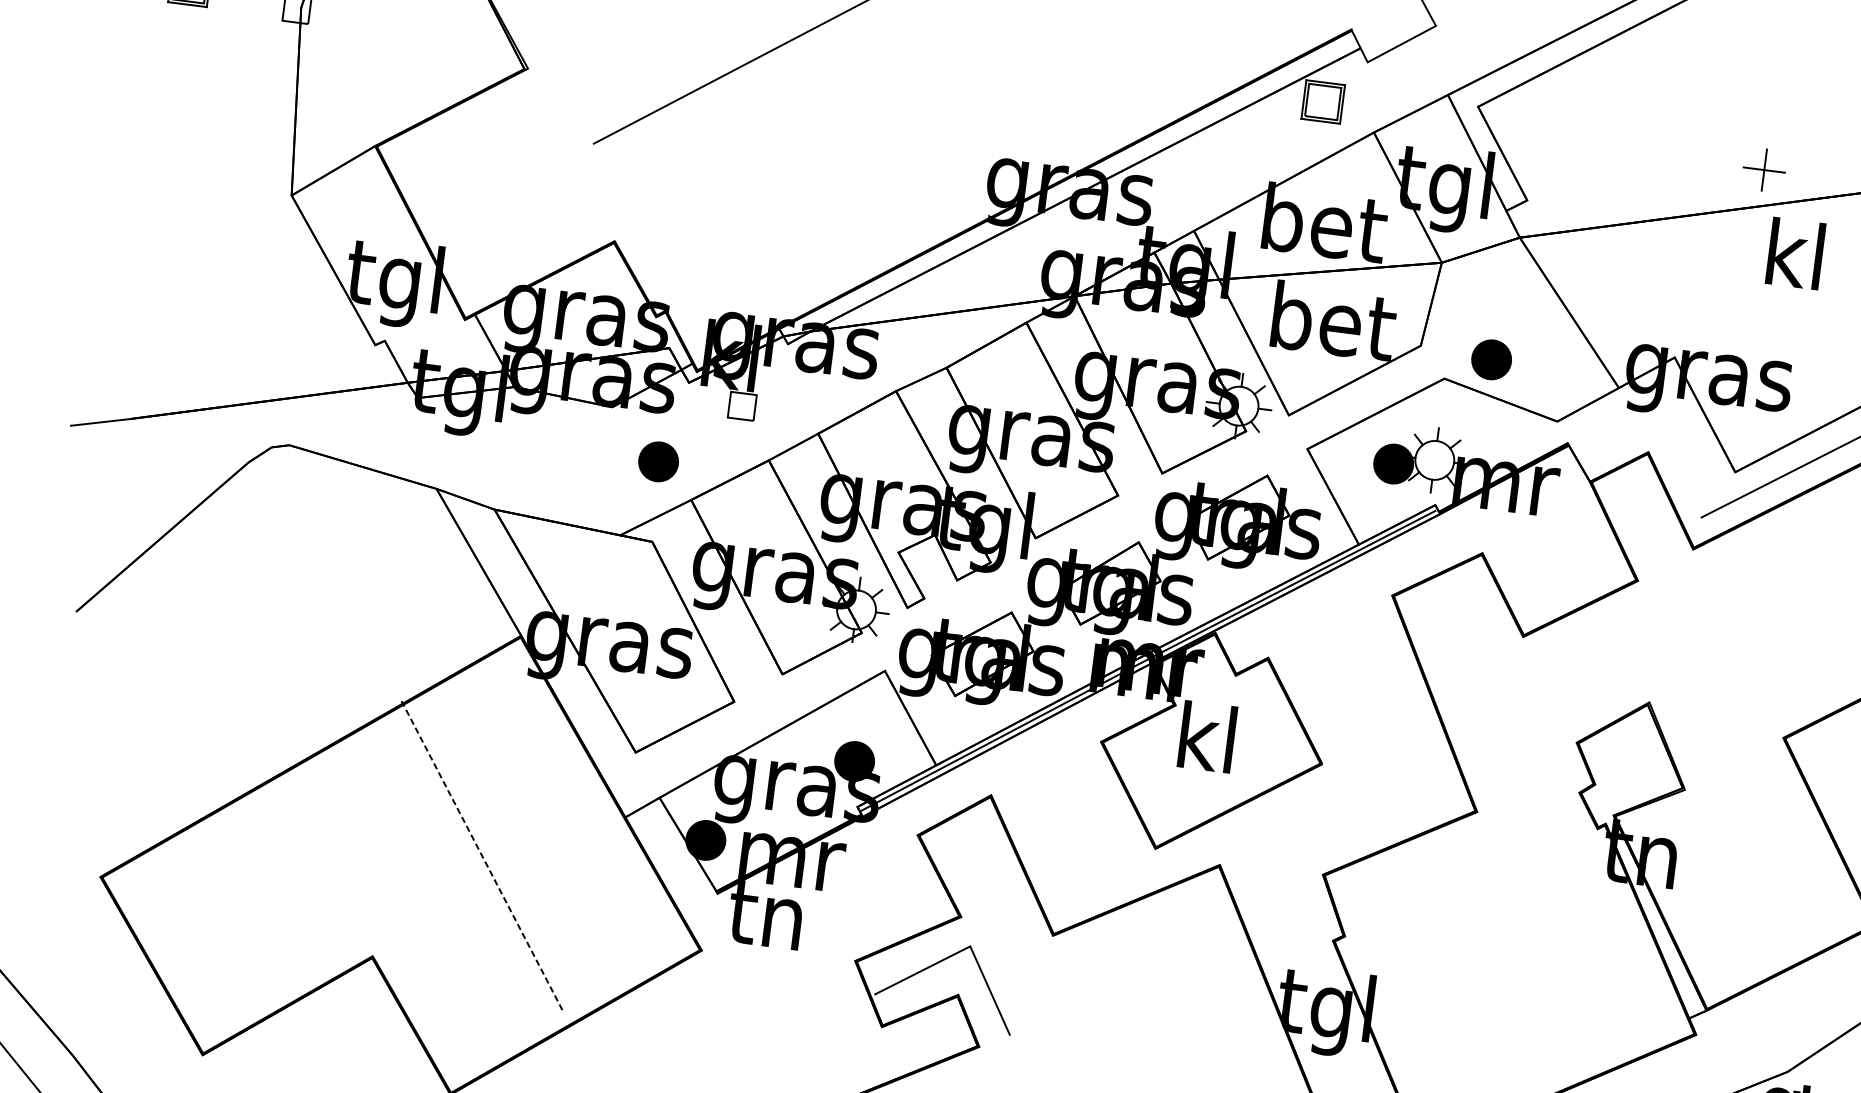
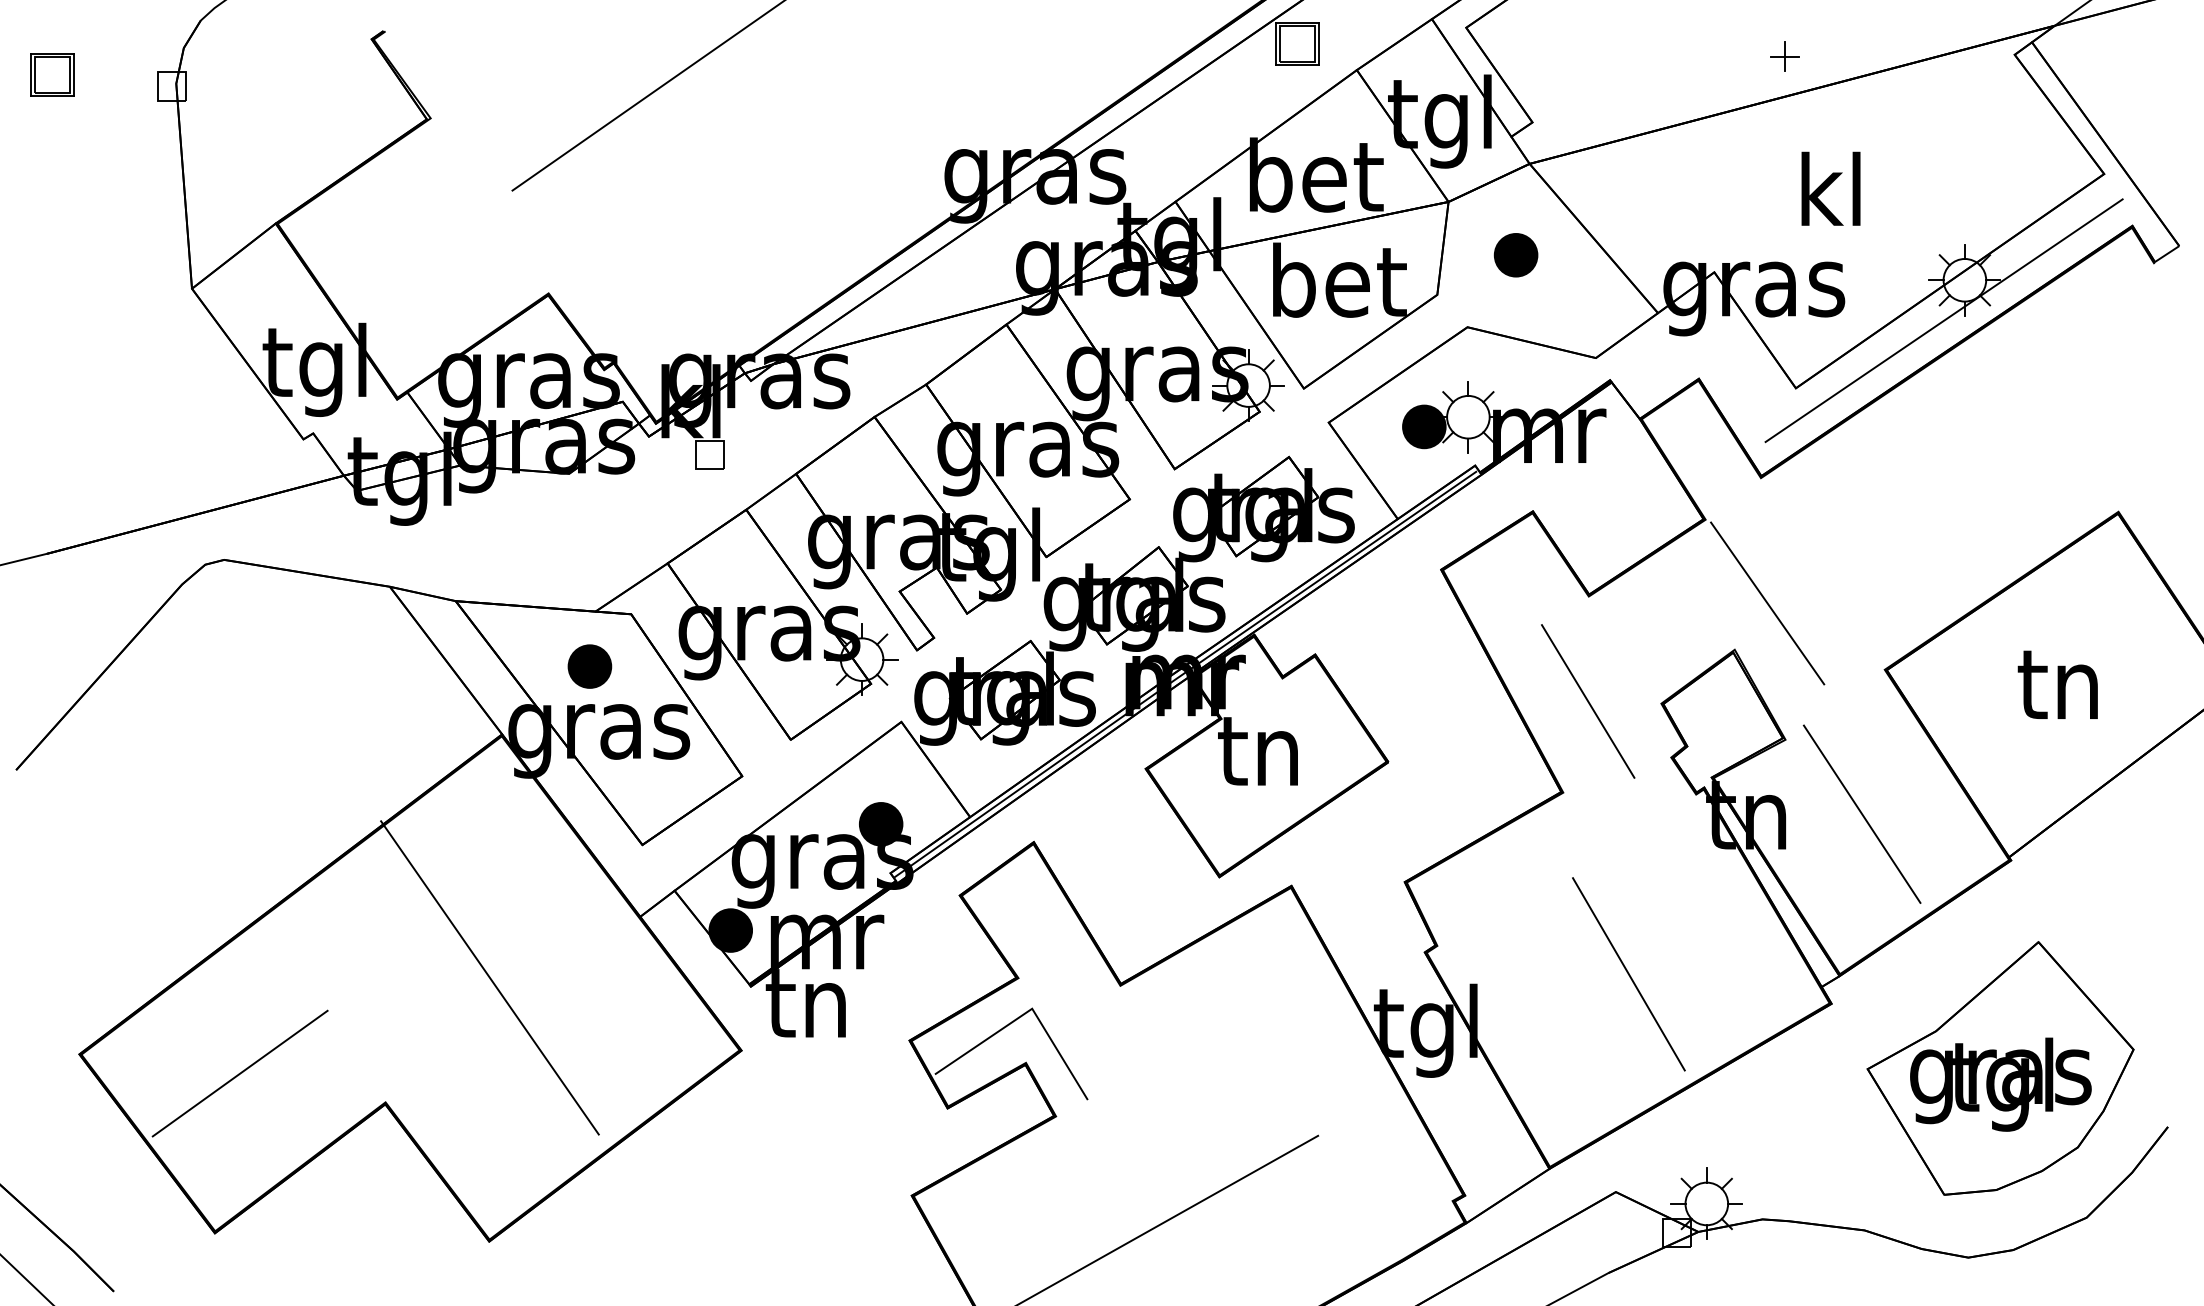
part: (1763, 169) -> (1784, 56), size x0.62
text: (1795, 253) -> (1830, 188), moved
part: (1491, 359) -> (1515, 255), moved
part: (658, 461) -> (589, 666), moved
line: (1684, 664) -> (1767, 603), added
line: (1509, 732) -> (1587, 701), added
text: (1204, 736) -> (1257, 748), kl -> tn
line: (481, 854) -> (489, 977), dashed -> solid
line: (1745, 865) -> (1861, 813), added
line: (243, 913) -> (239, 1073), added
line: (1515, 984) -> (1628, 974), added

